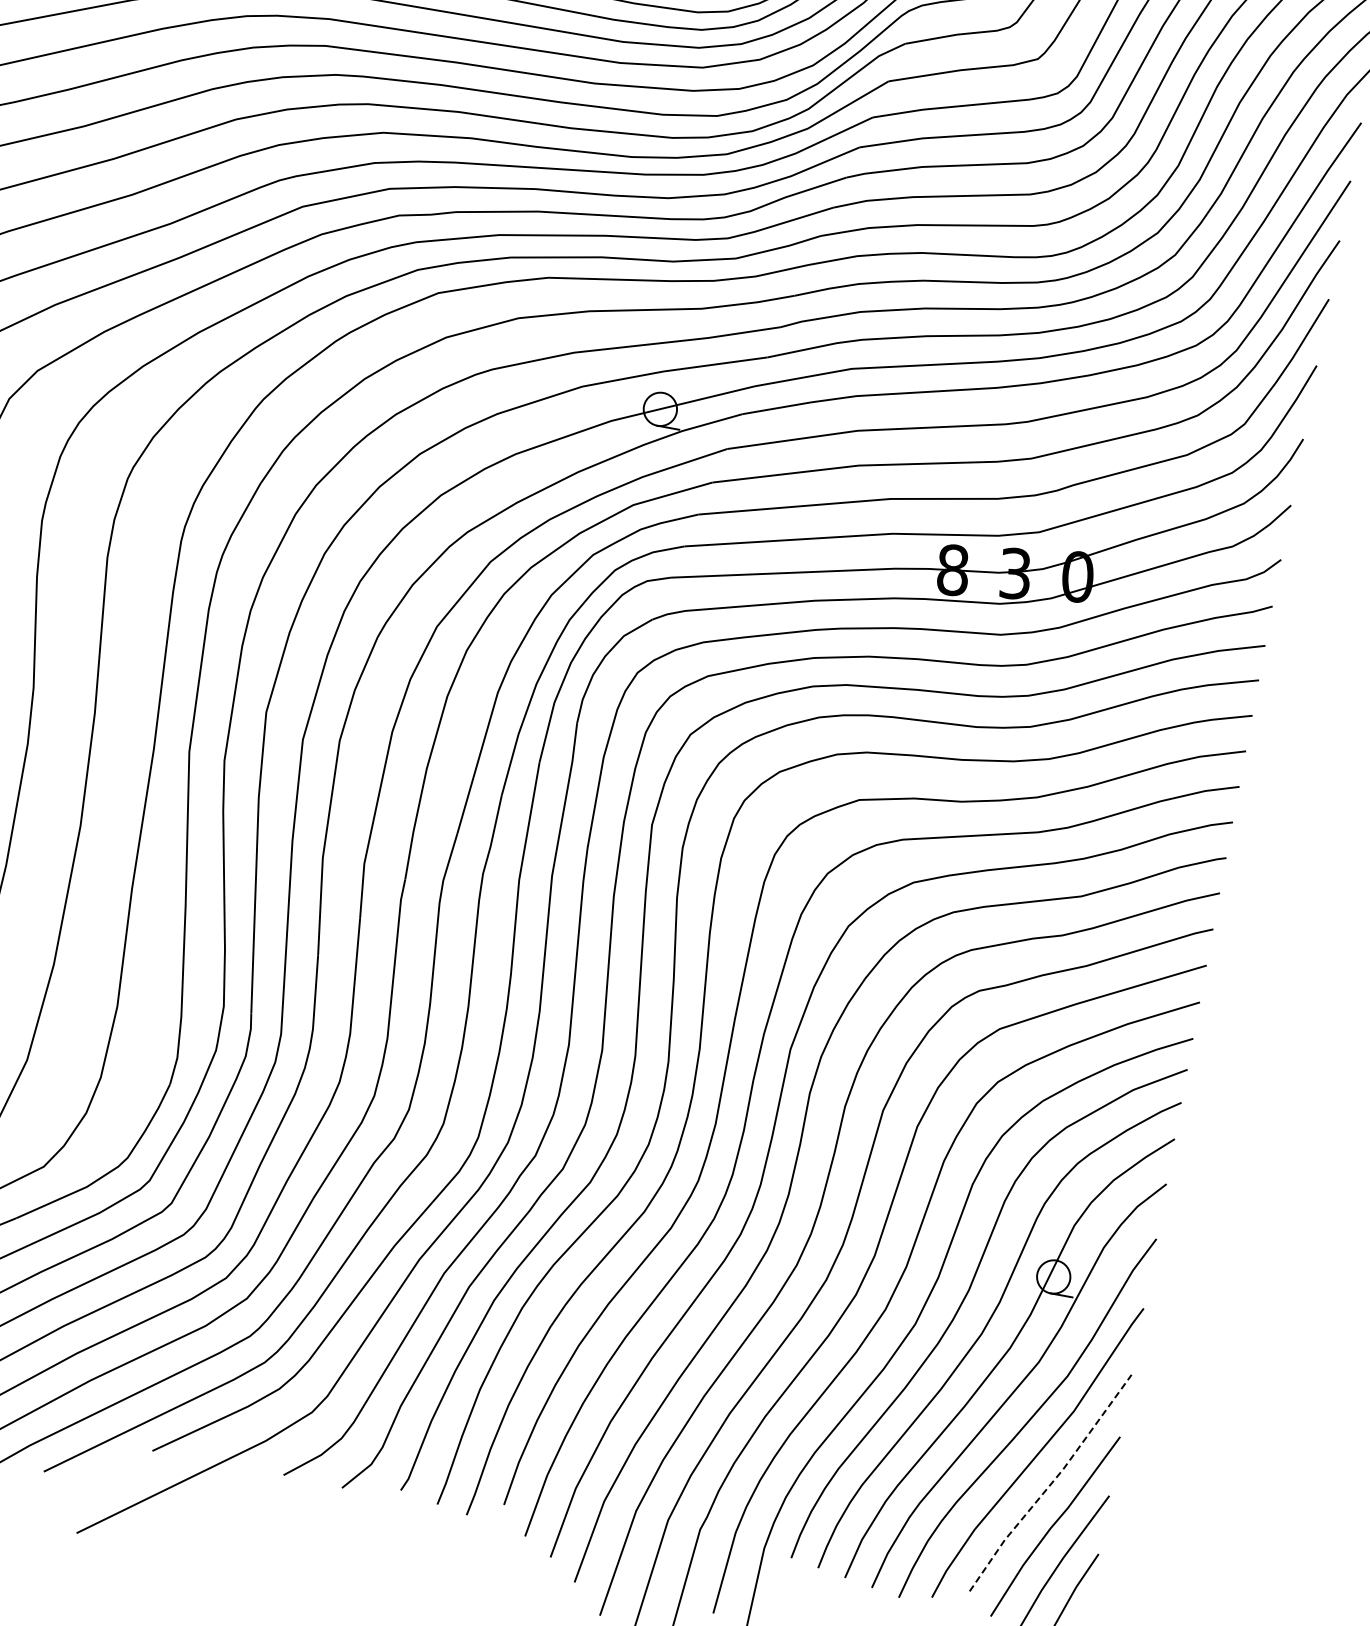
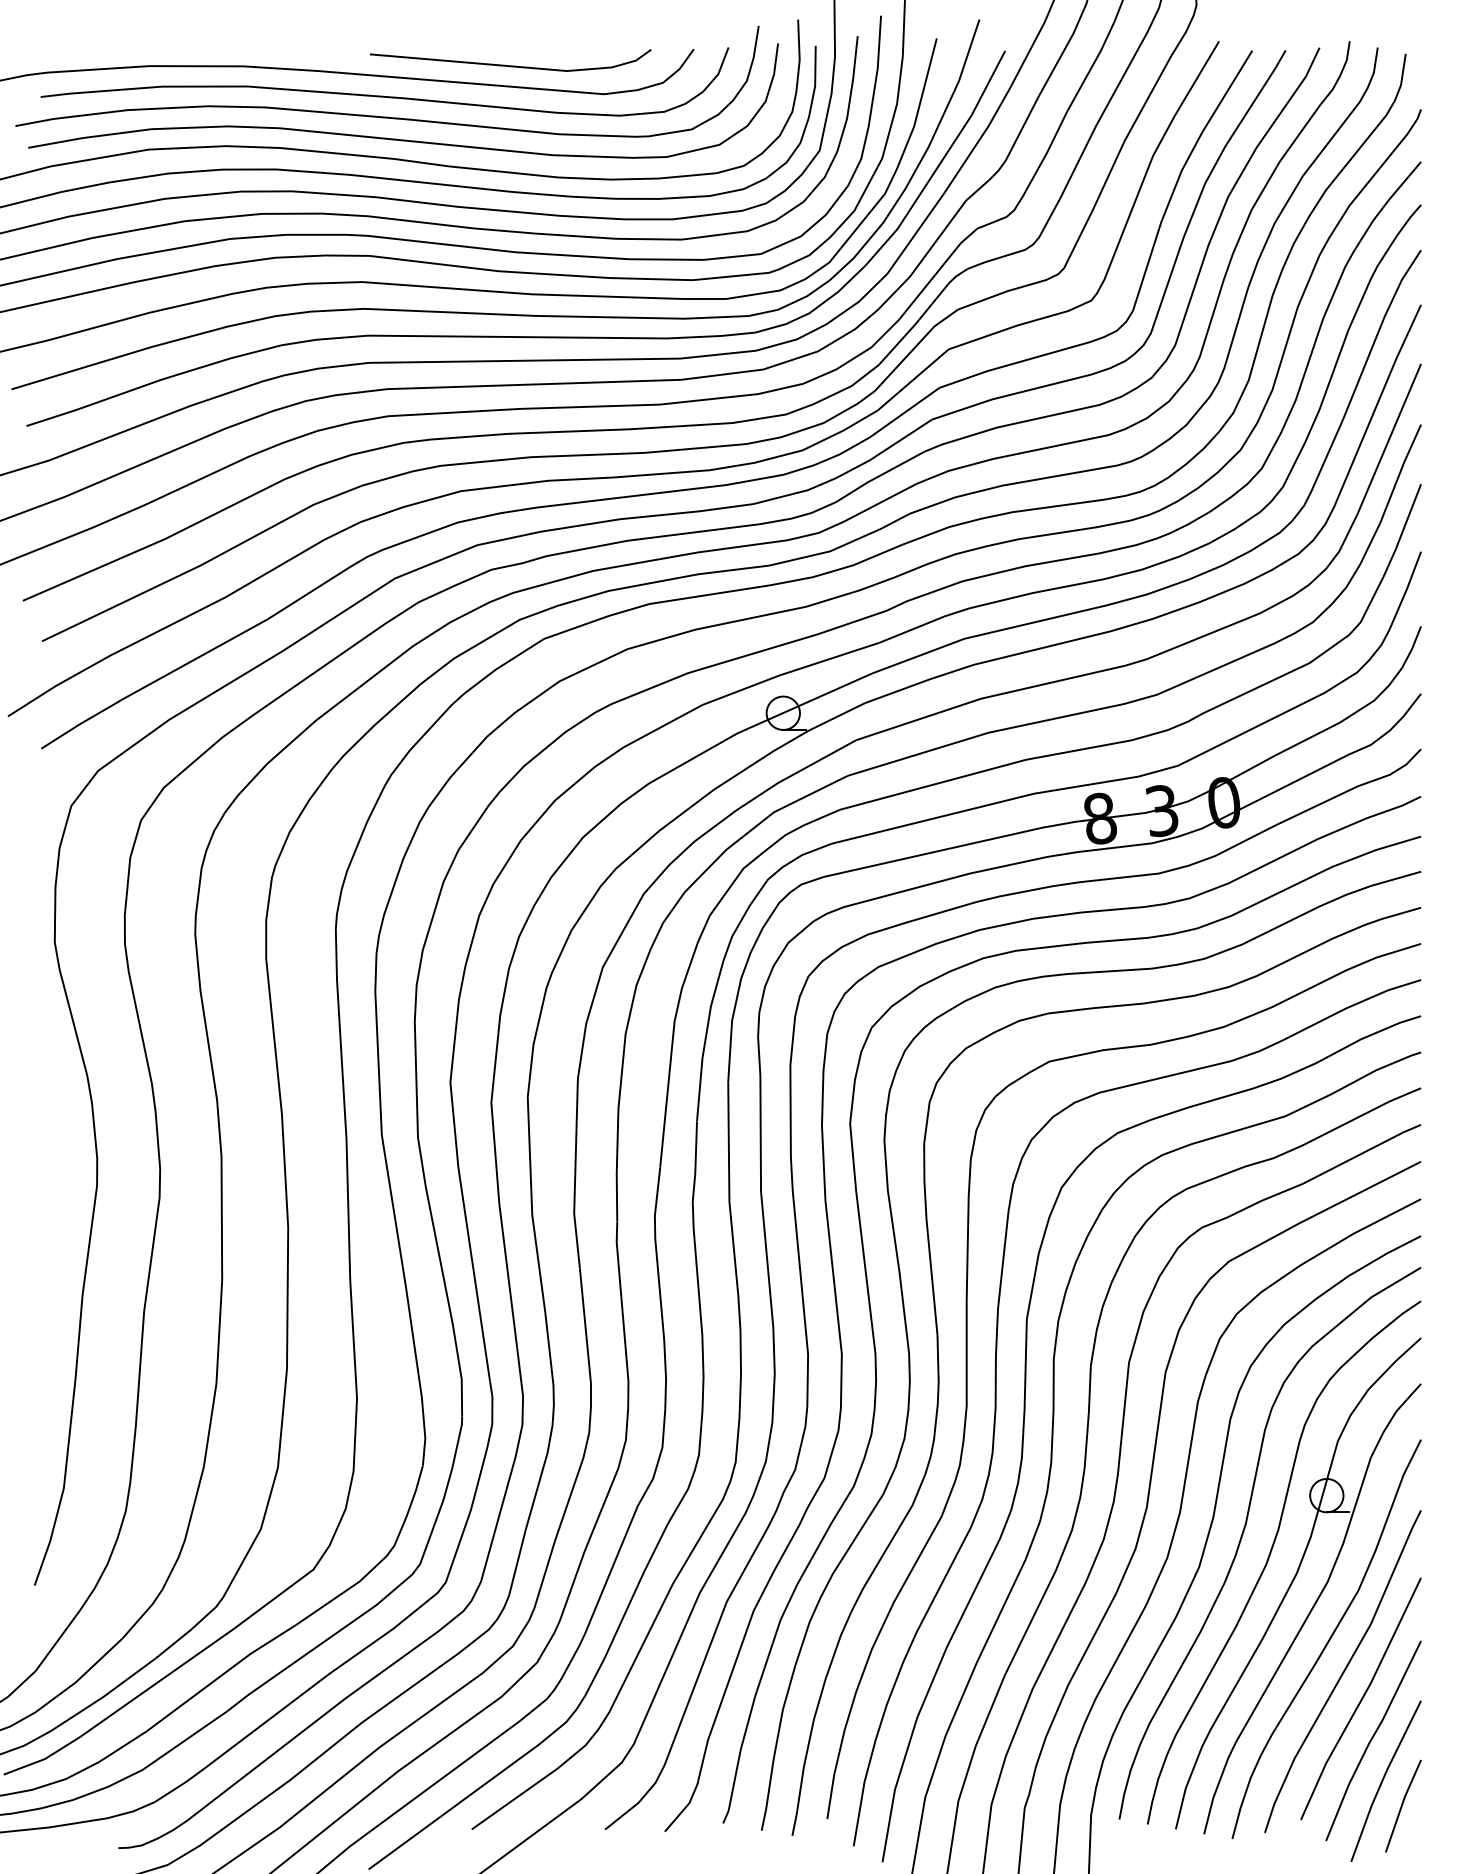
line: (1051, 1483) -> (1361, 1699), dashed -> solid

